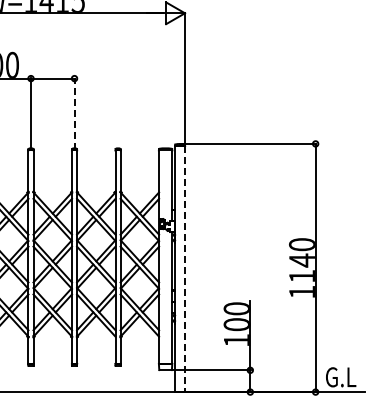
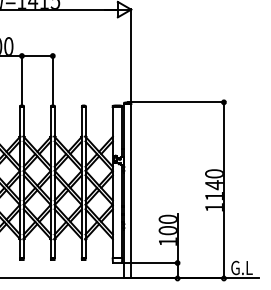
line: (74, 114) -> (52, 81), dashed -> solid
line: (185, 269) -> (131, 191), dashed -> solid

